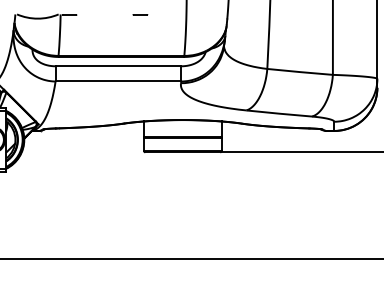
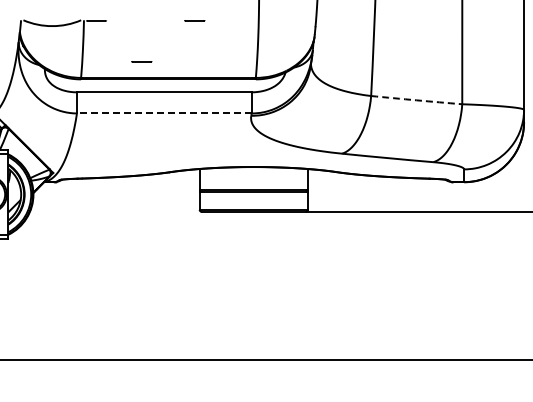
line: (102, 44) -> (141, 61), added
arc: (299, 72) -> (416, 100), solid -> dashed
line: (117, 81) -> (163, 113), solid -> dashed

